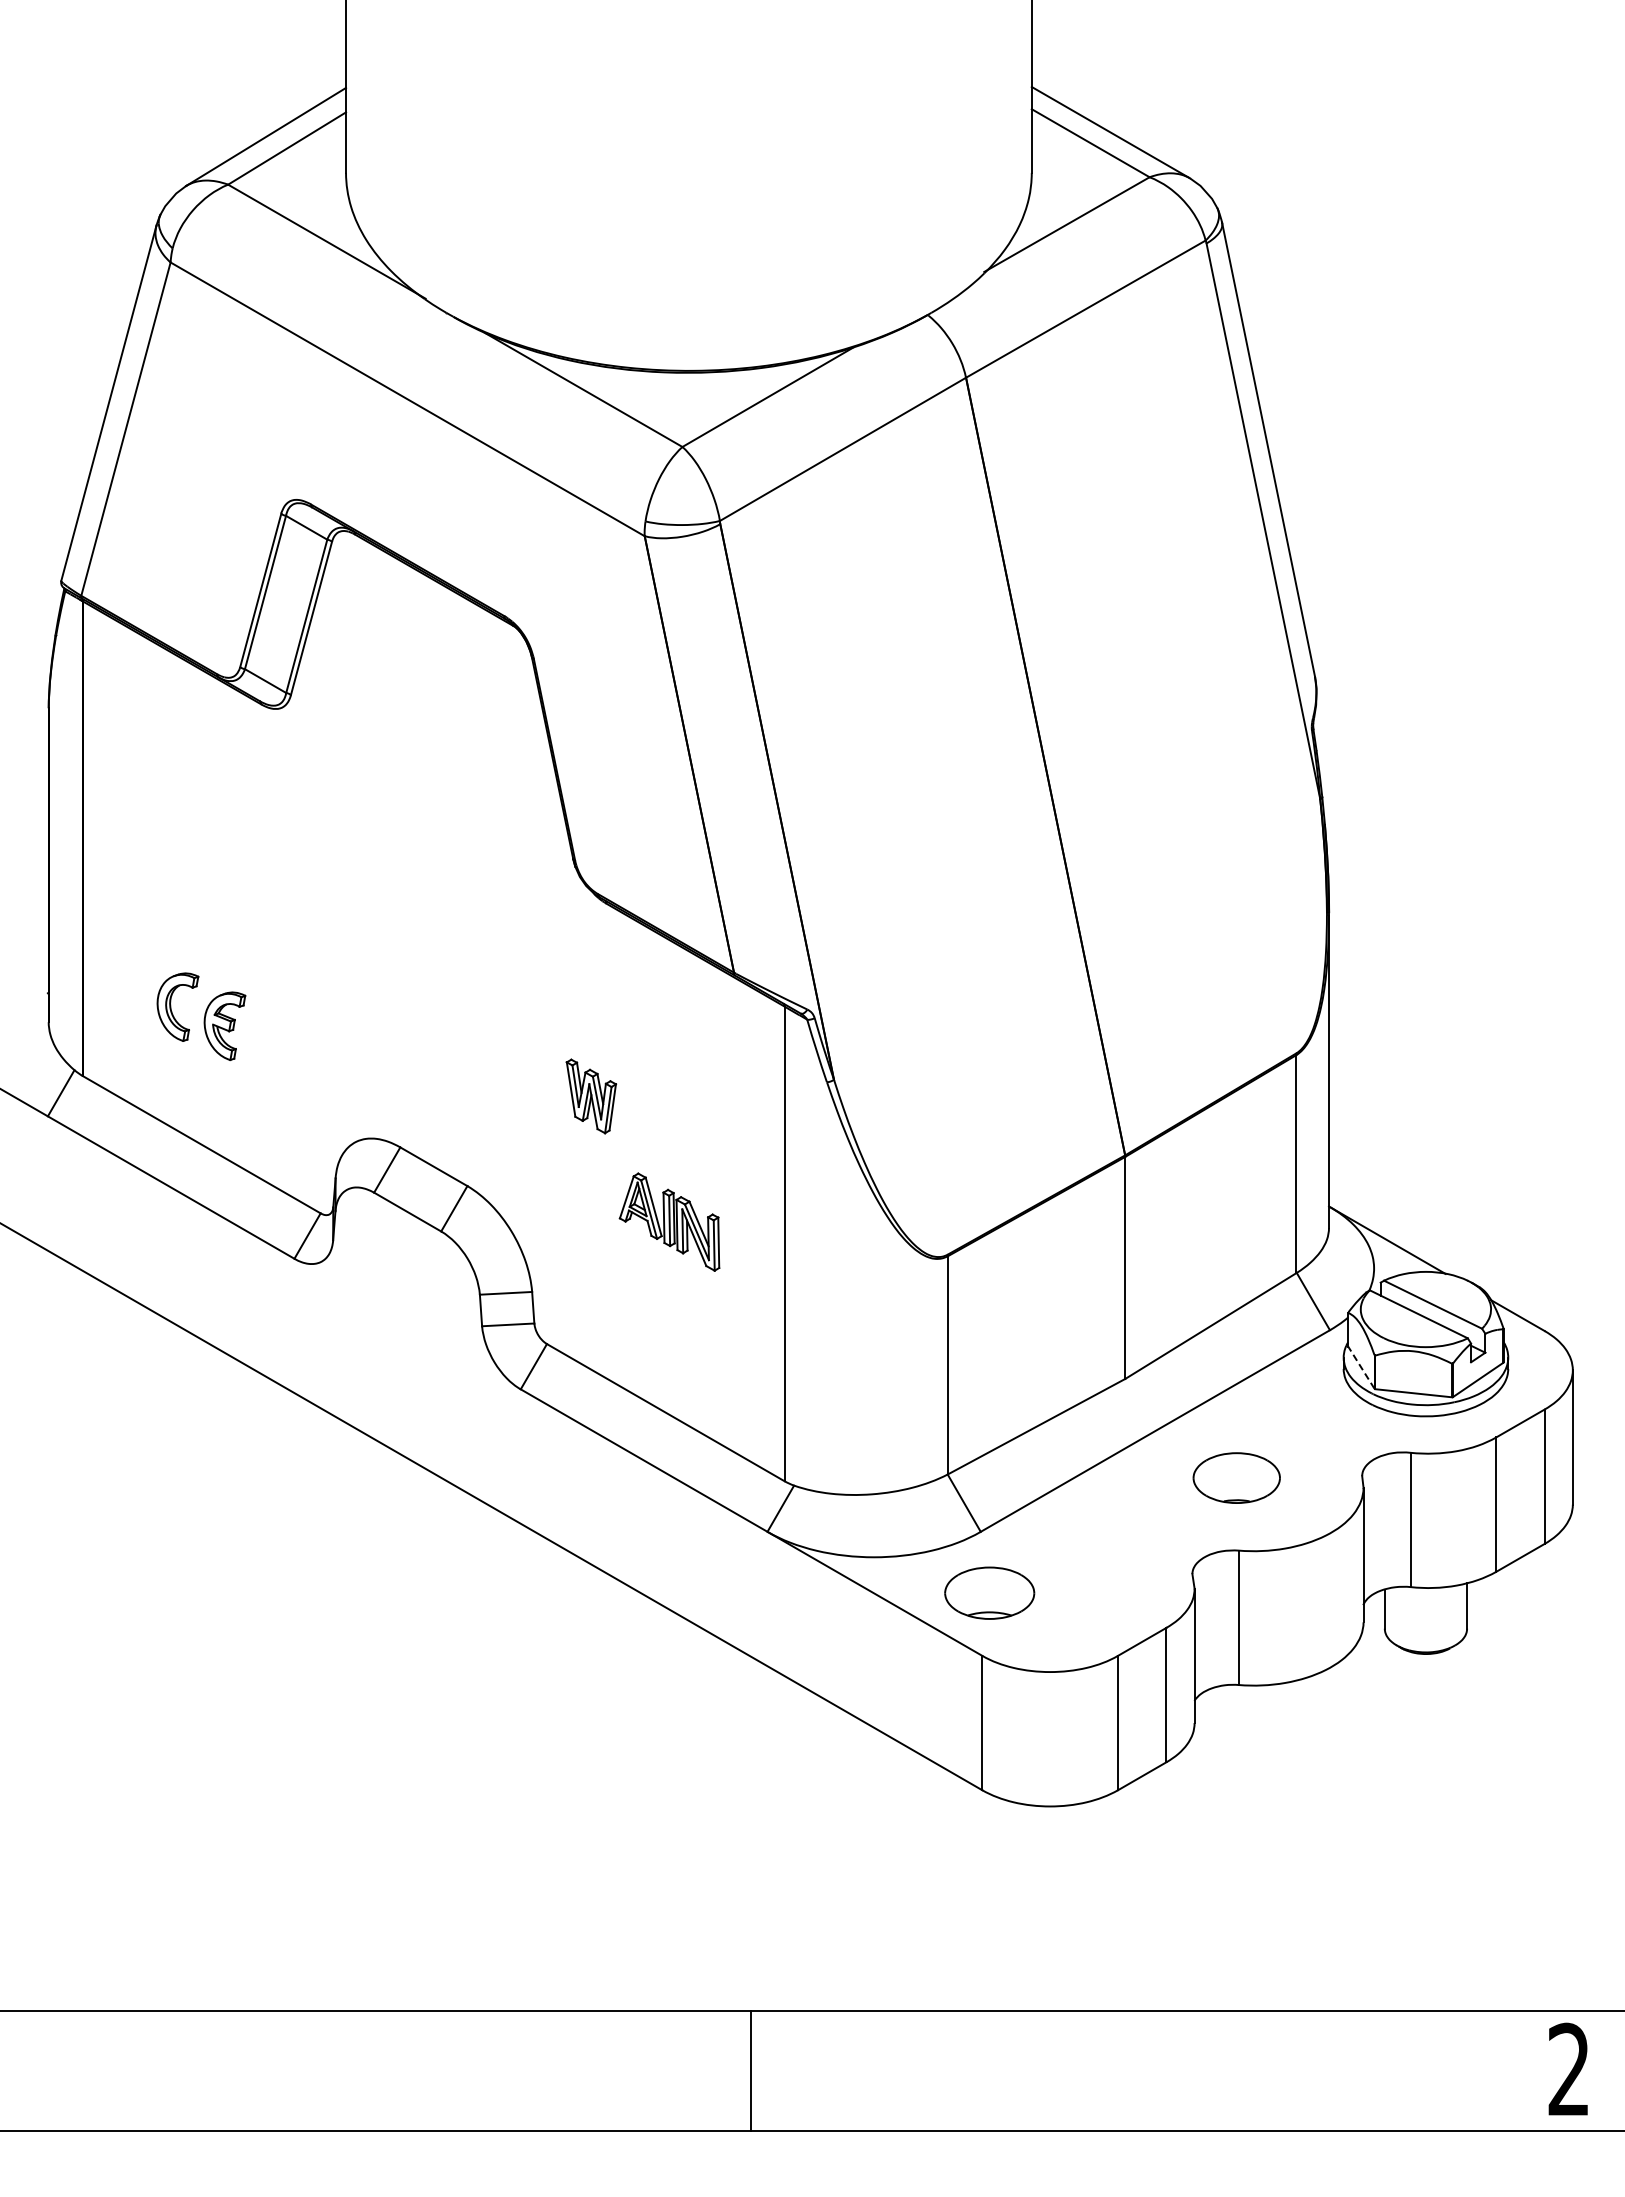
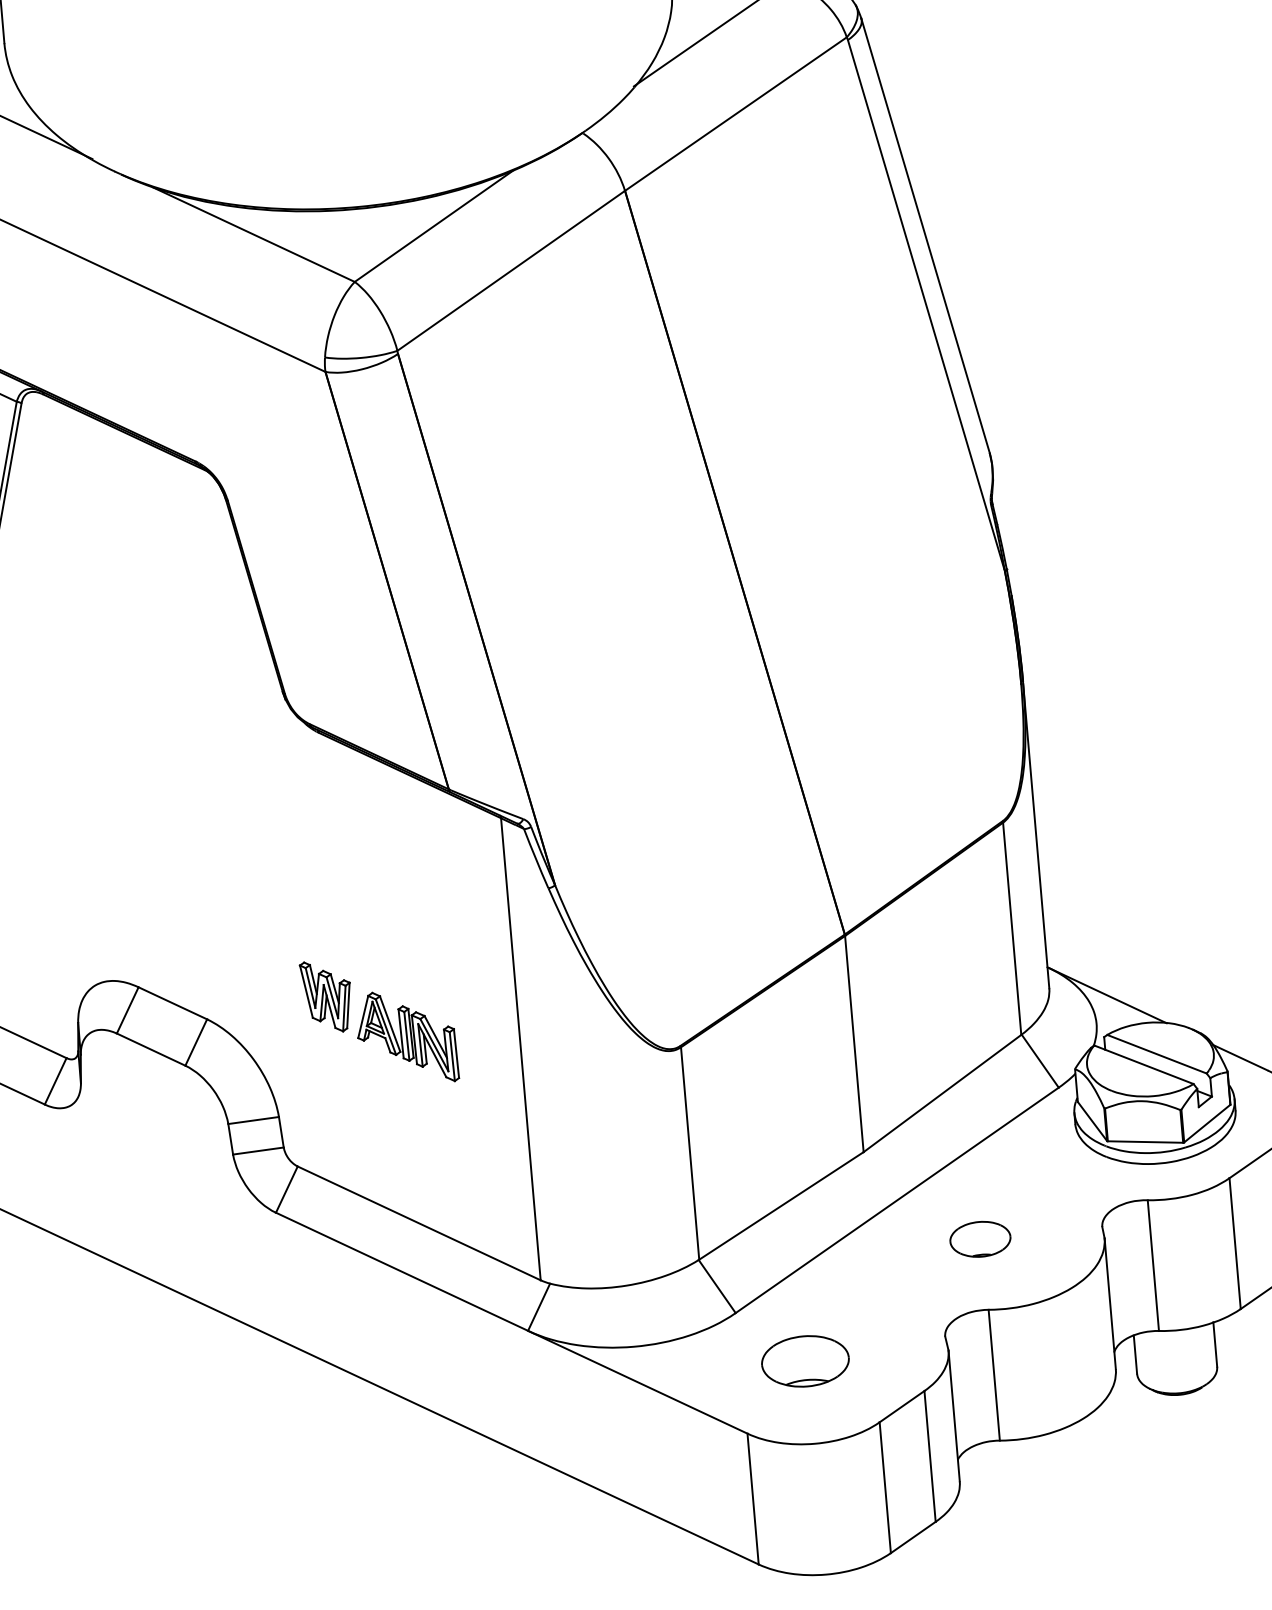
part: (591, 1096) -> (326, 996), moved
line: (1361, 1367) -> (1092, 1121), dashed -> solid
part: (1236, 1477) -> (980, 1238), size x0.71
part: (989, 1592) -> (805, 1360), moved

